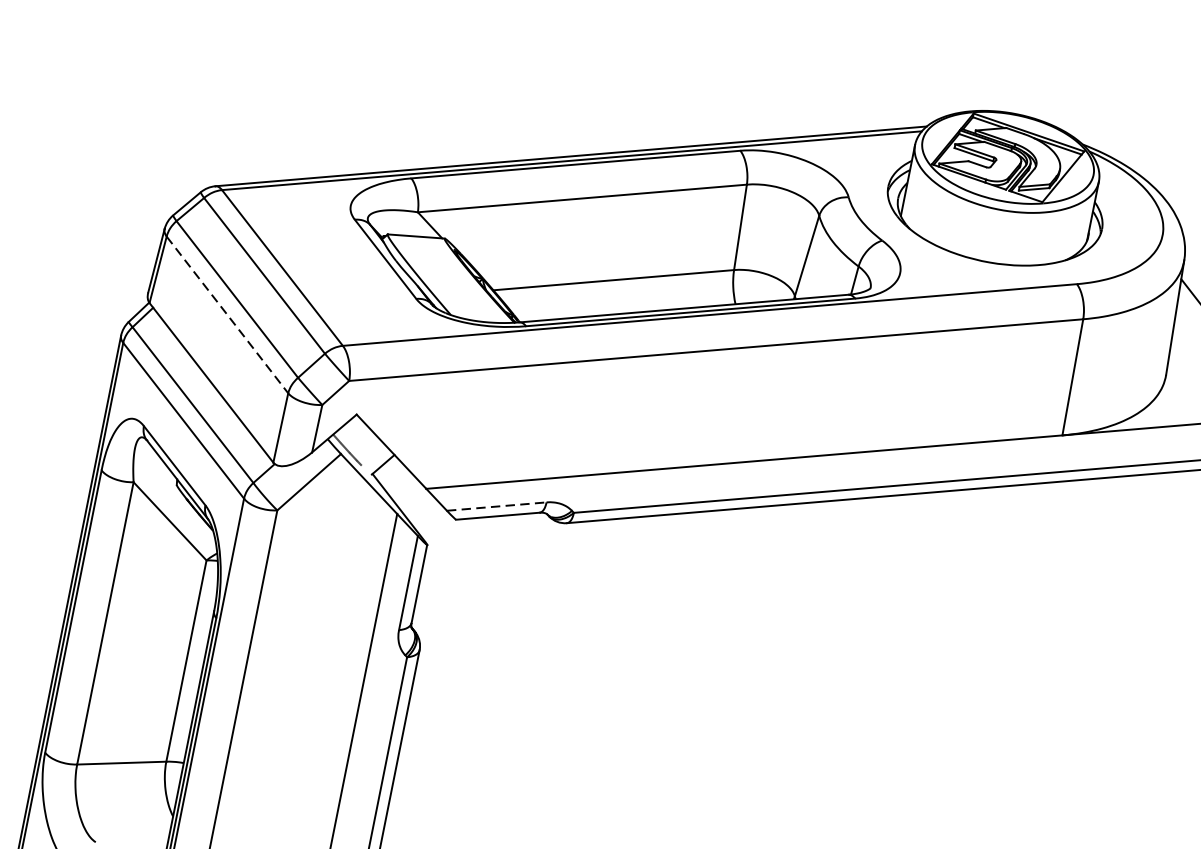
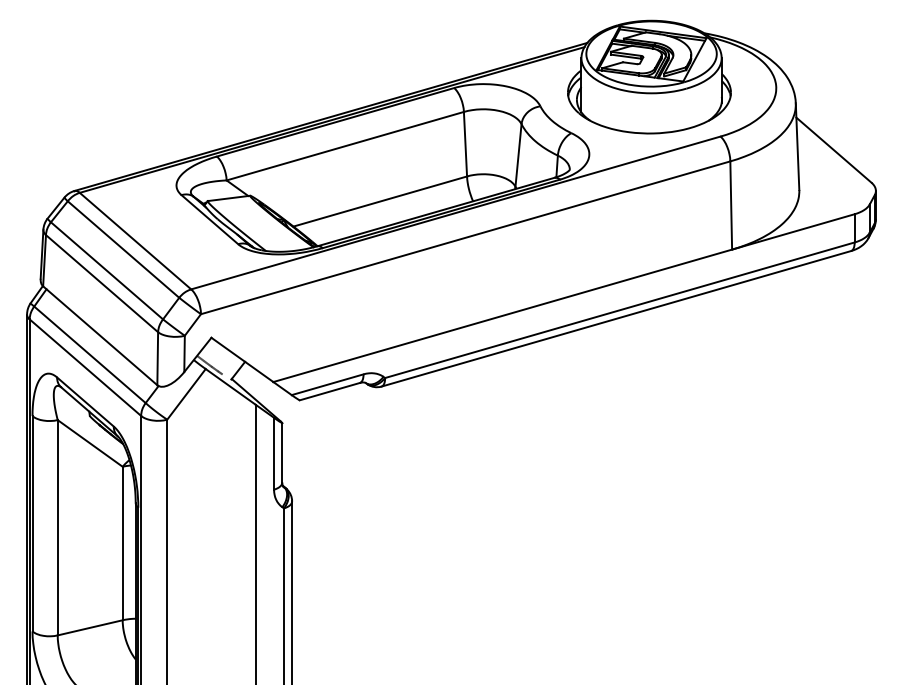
line: (228, 314) -> (102, 283), dashed -> solid
line: (497, 506) -> (328, 384), dashed -> solid

